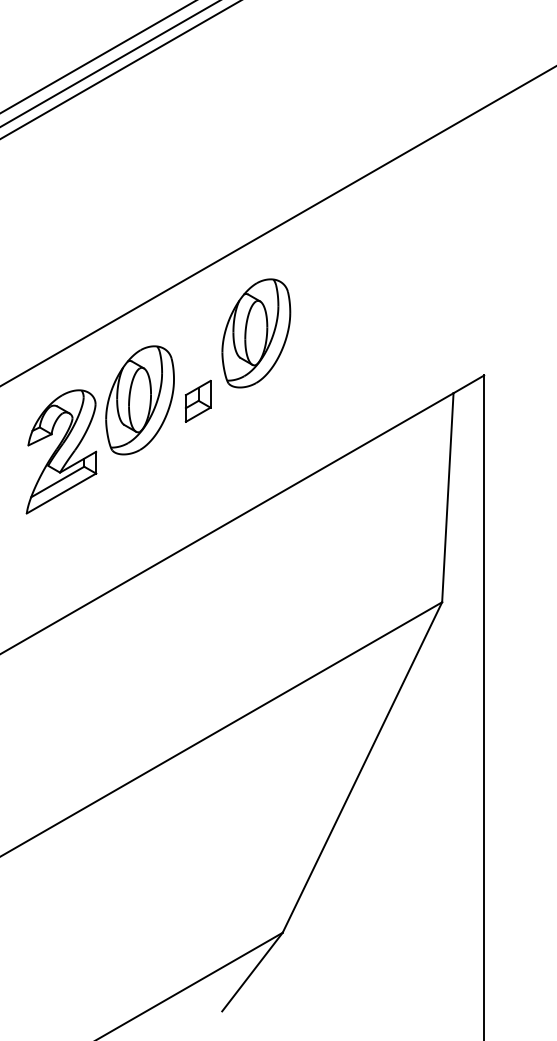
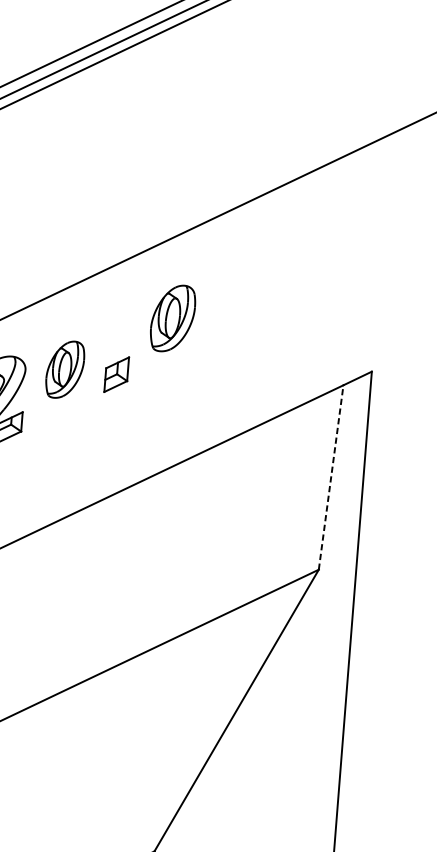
part: (256, 333) -> (173, 318), size x0.7
part: (139, 400) -> (64, 369), size x0.6
line: (447, 497) -> (330, 477), solid -> dashed

